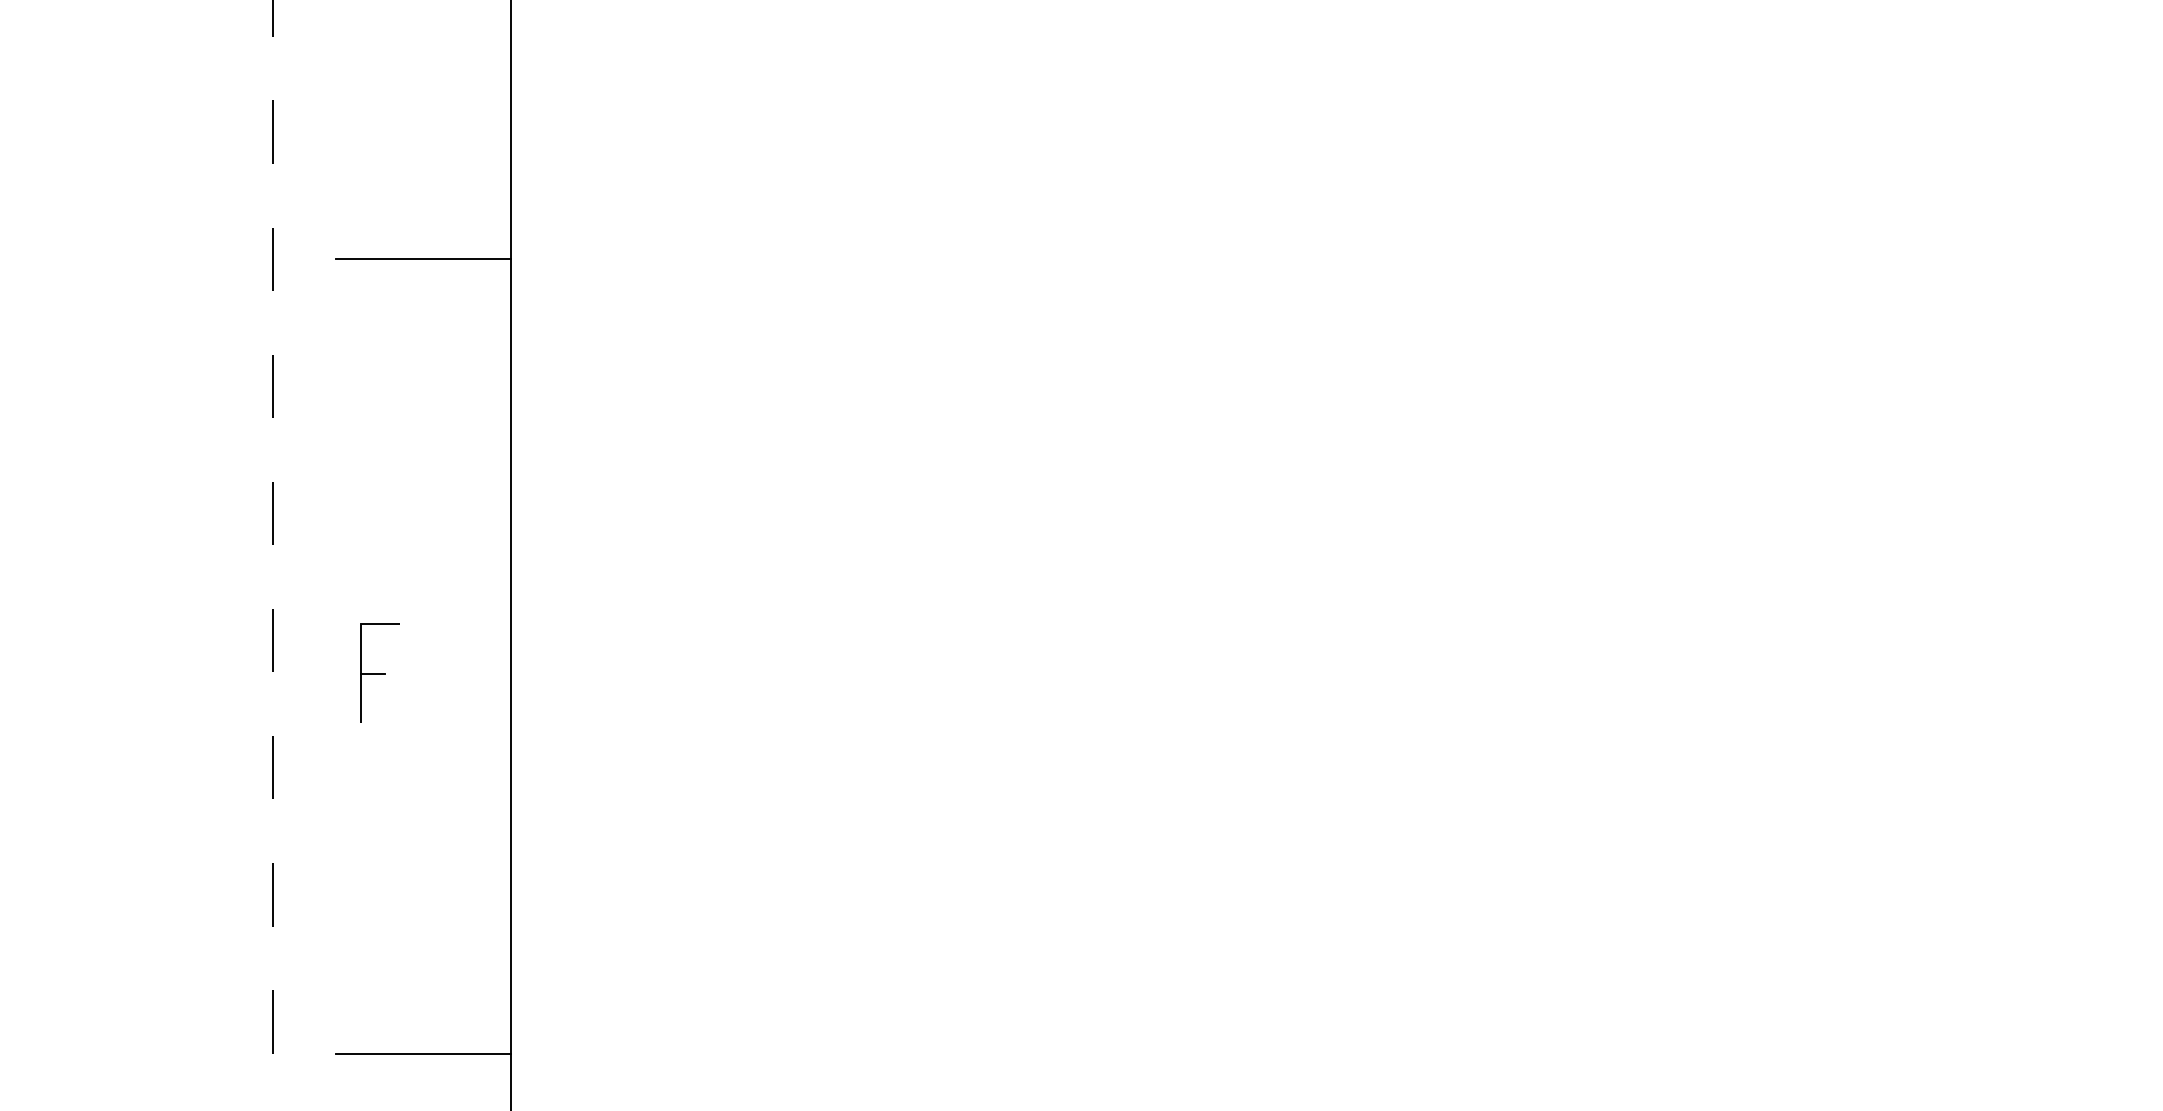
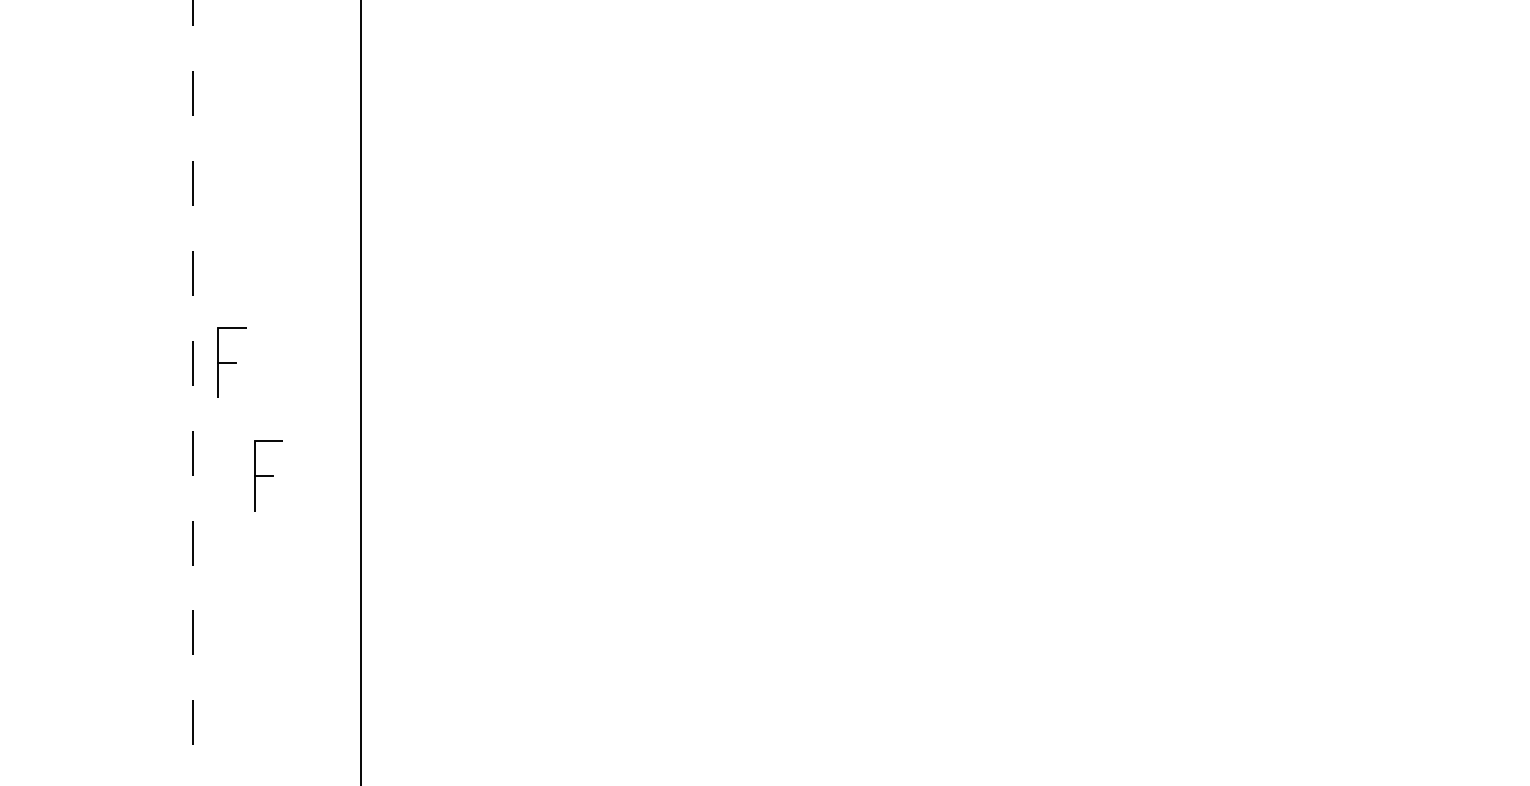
line: (423, 259) -> (299, 183), removed
part: (327, 511) -> (231, 361), added
line: (423, 1053) -> (299, 745), removed

